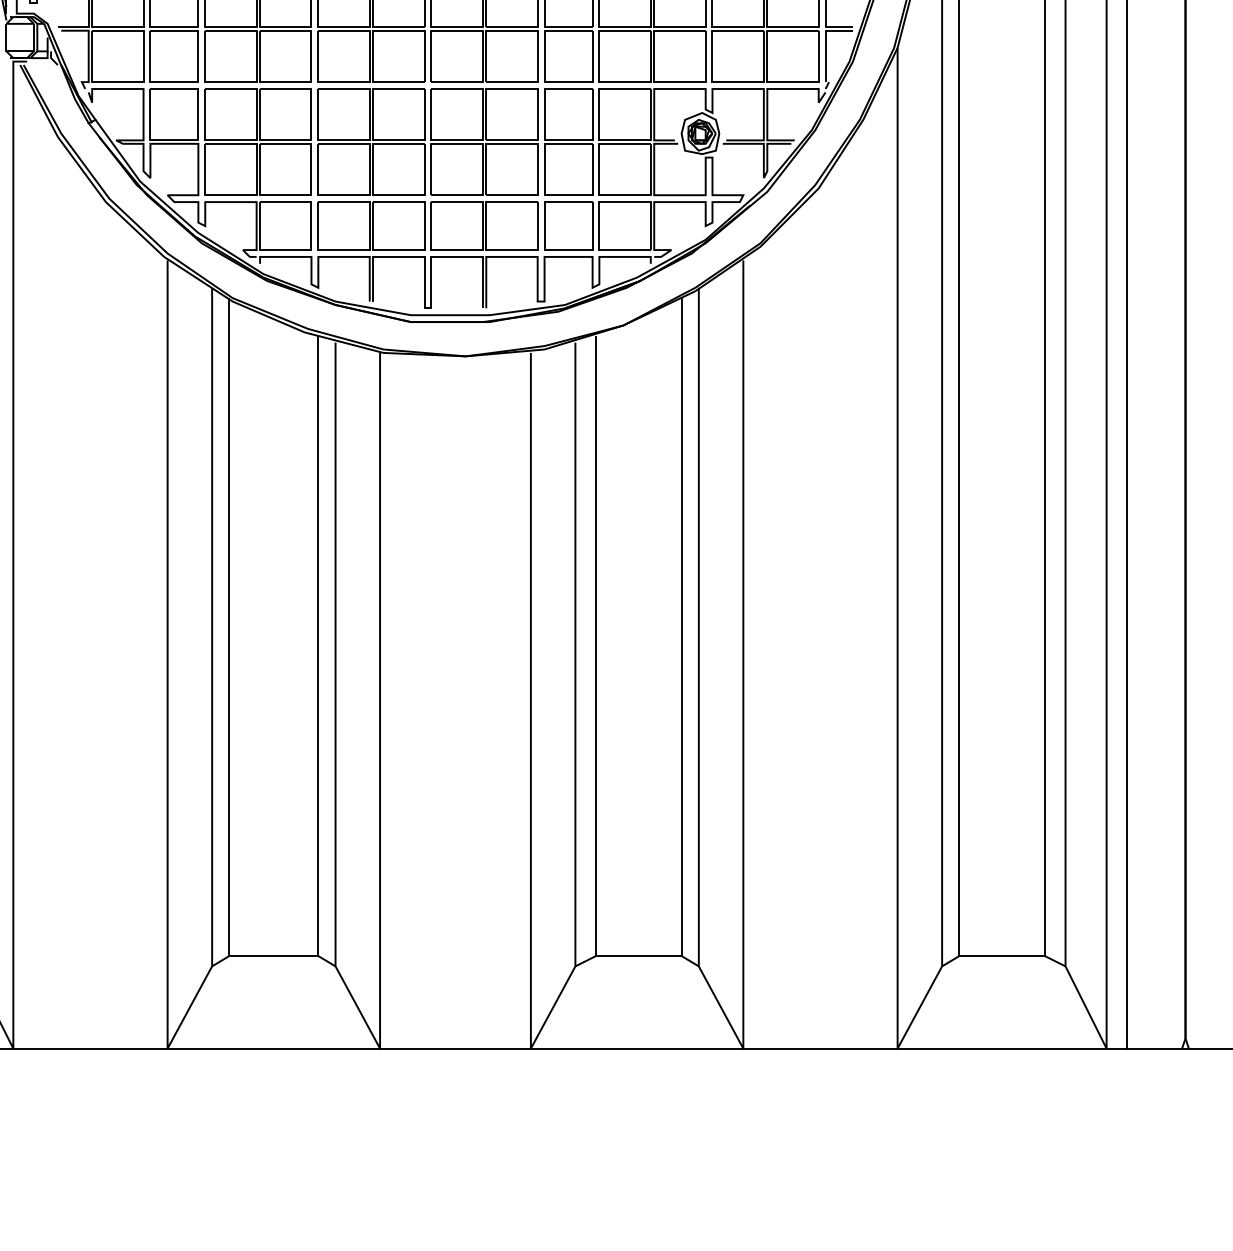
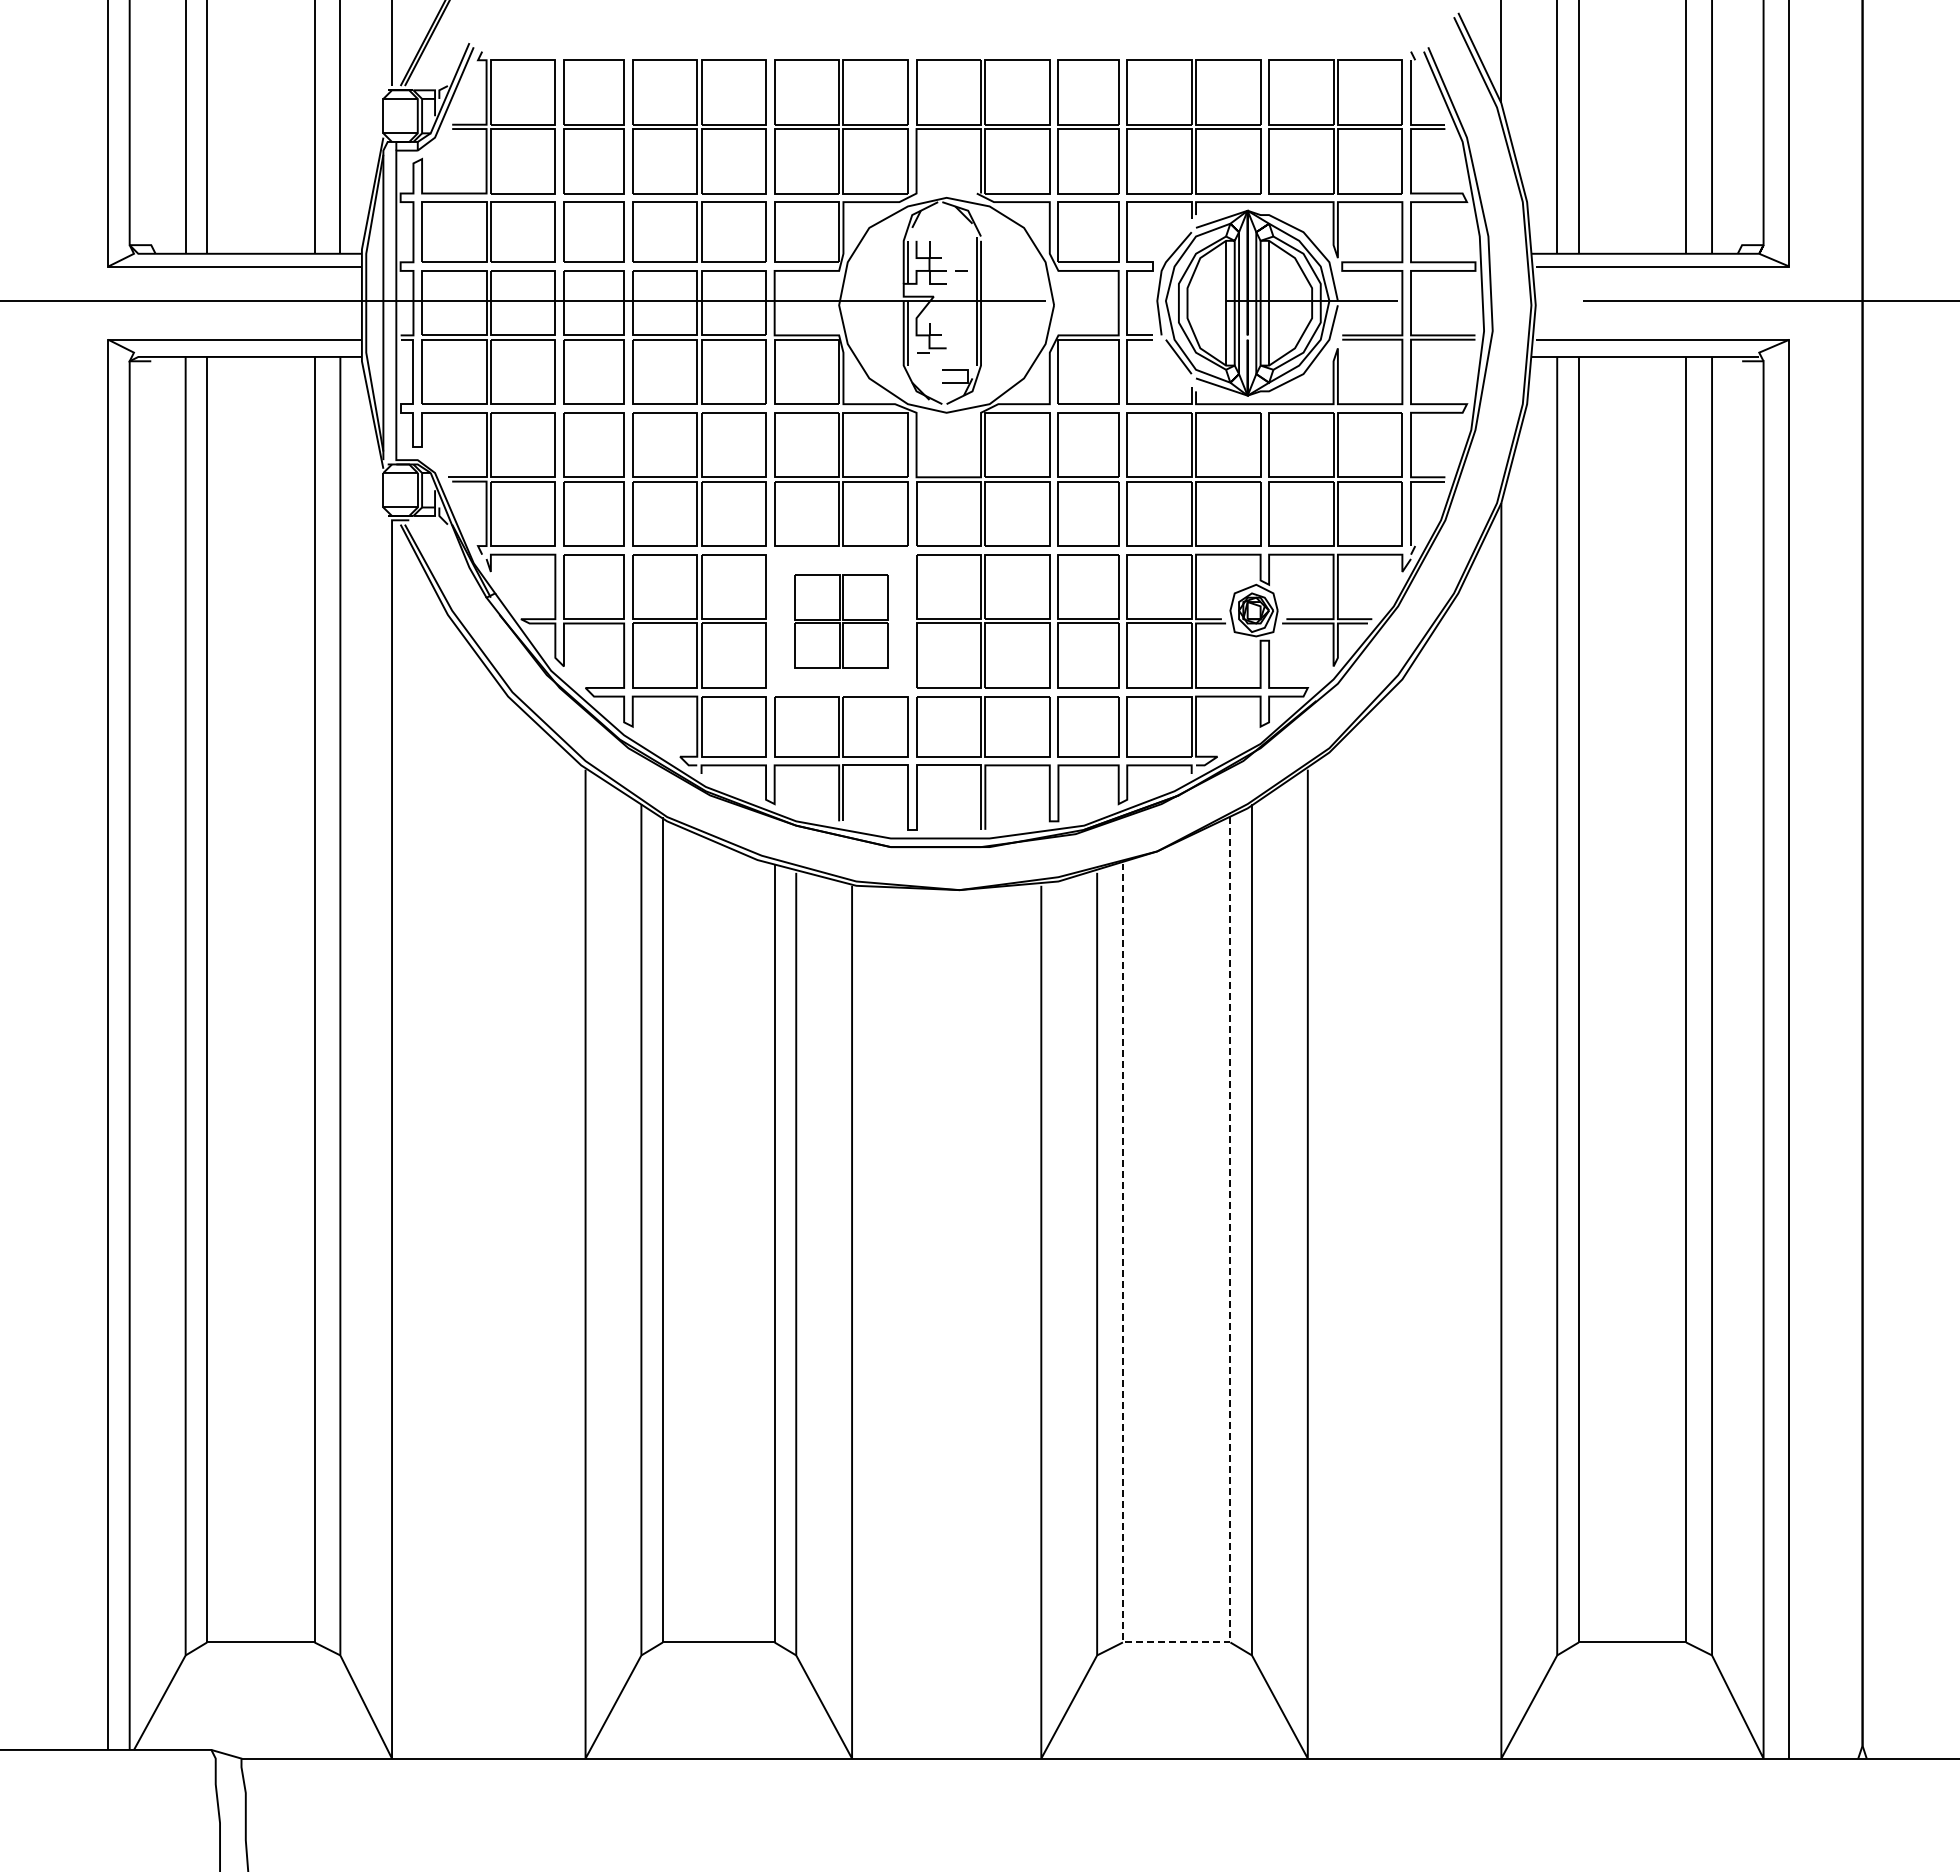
part: (371, 142) -> (841, 621), size x0.7
line: (656, 956) -> (1199, 1642), solid -> dashed

